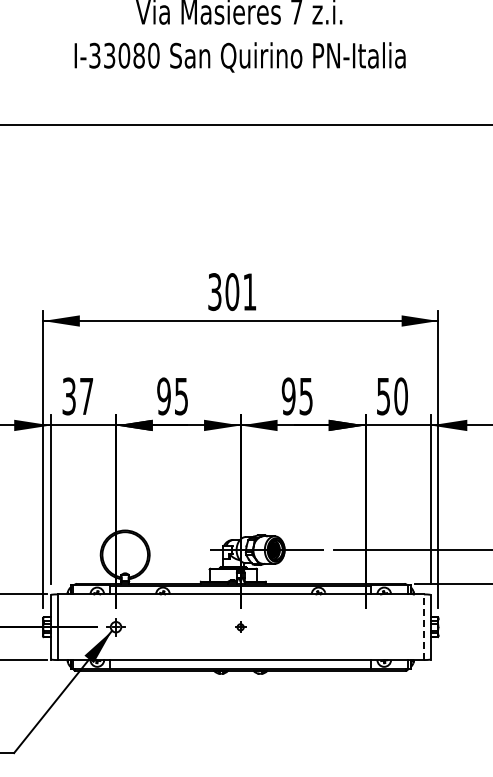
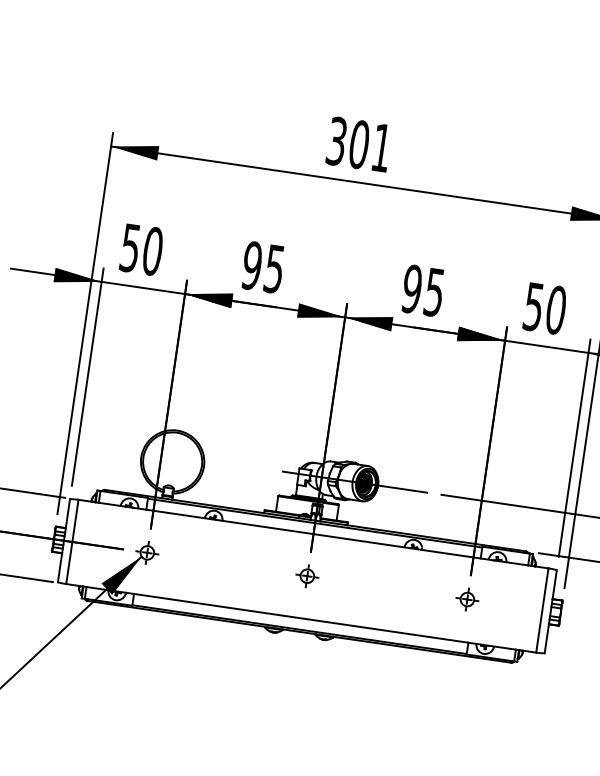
text: (78, 396) -> (142, 249), 37 -> 50
part: (240, 627) -> (306, 576), size x1.67
part: (365, 627) -> (467, 599), added
line: (423, 627) -> (541, 610), dashed -> solid

